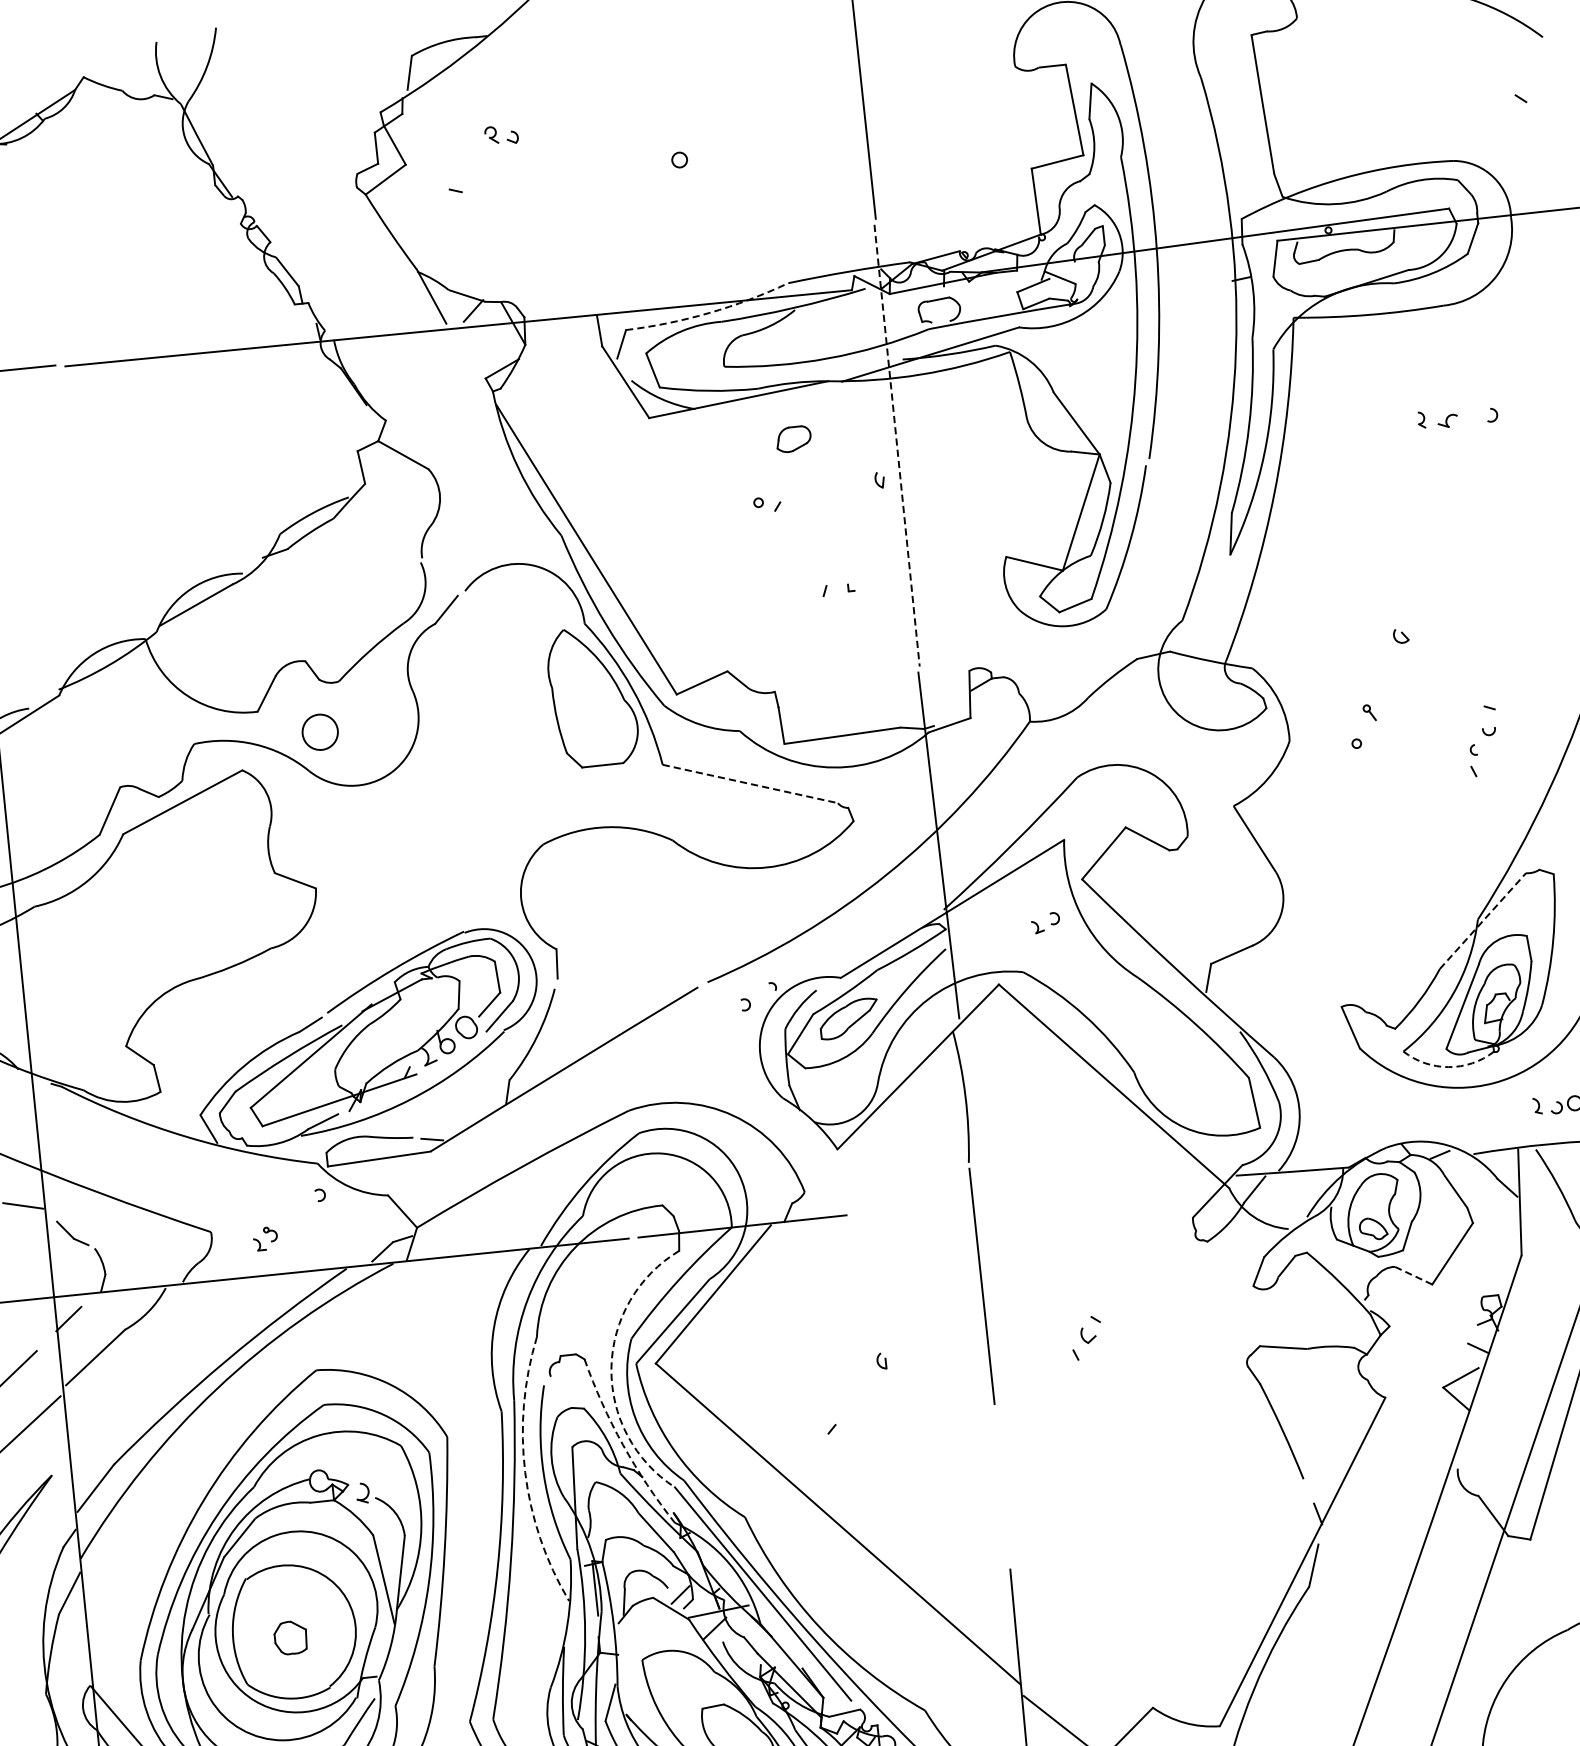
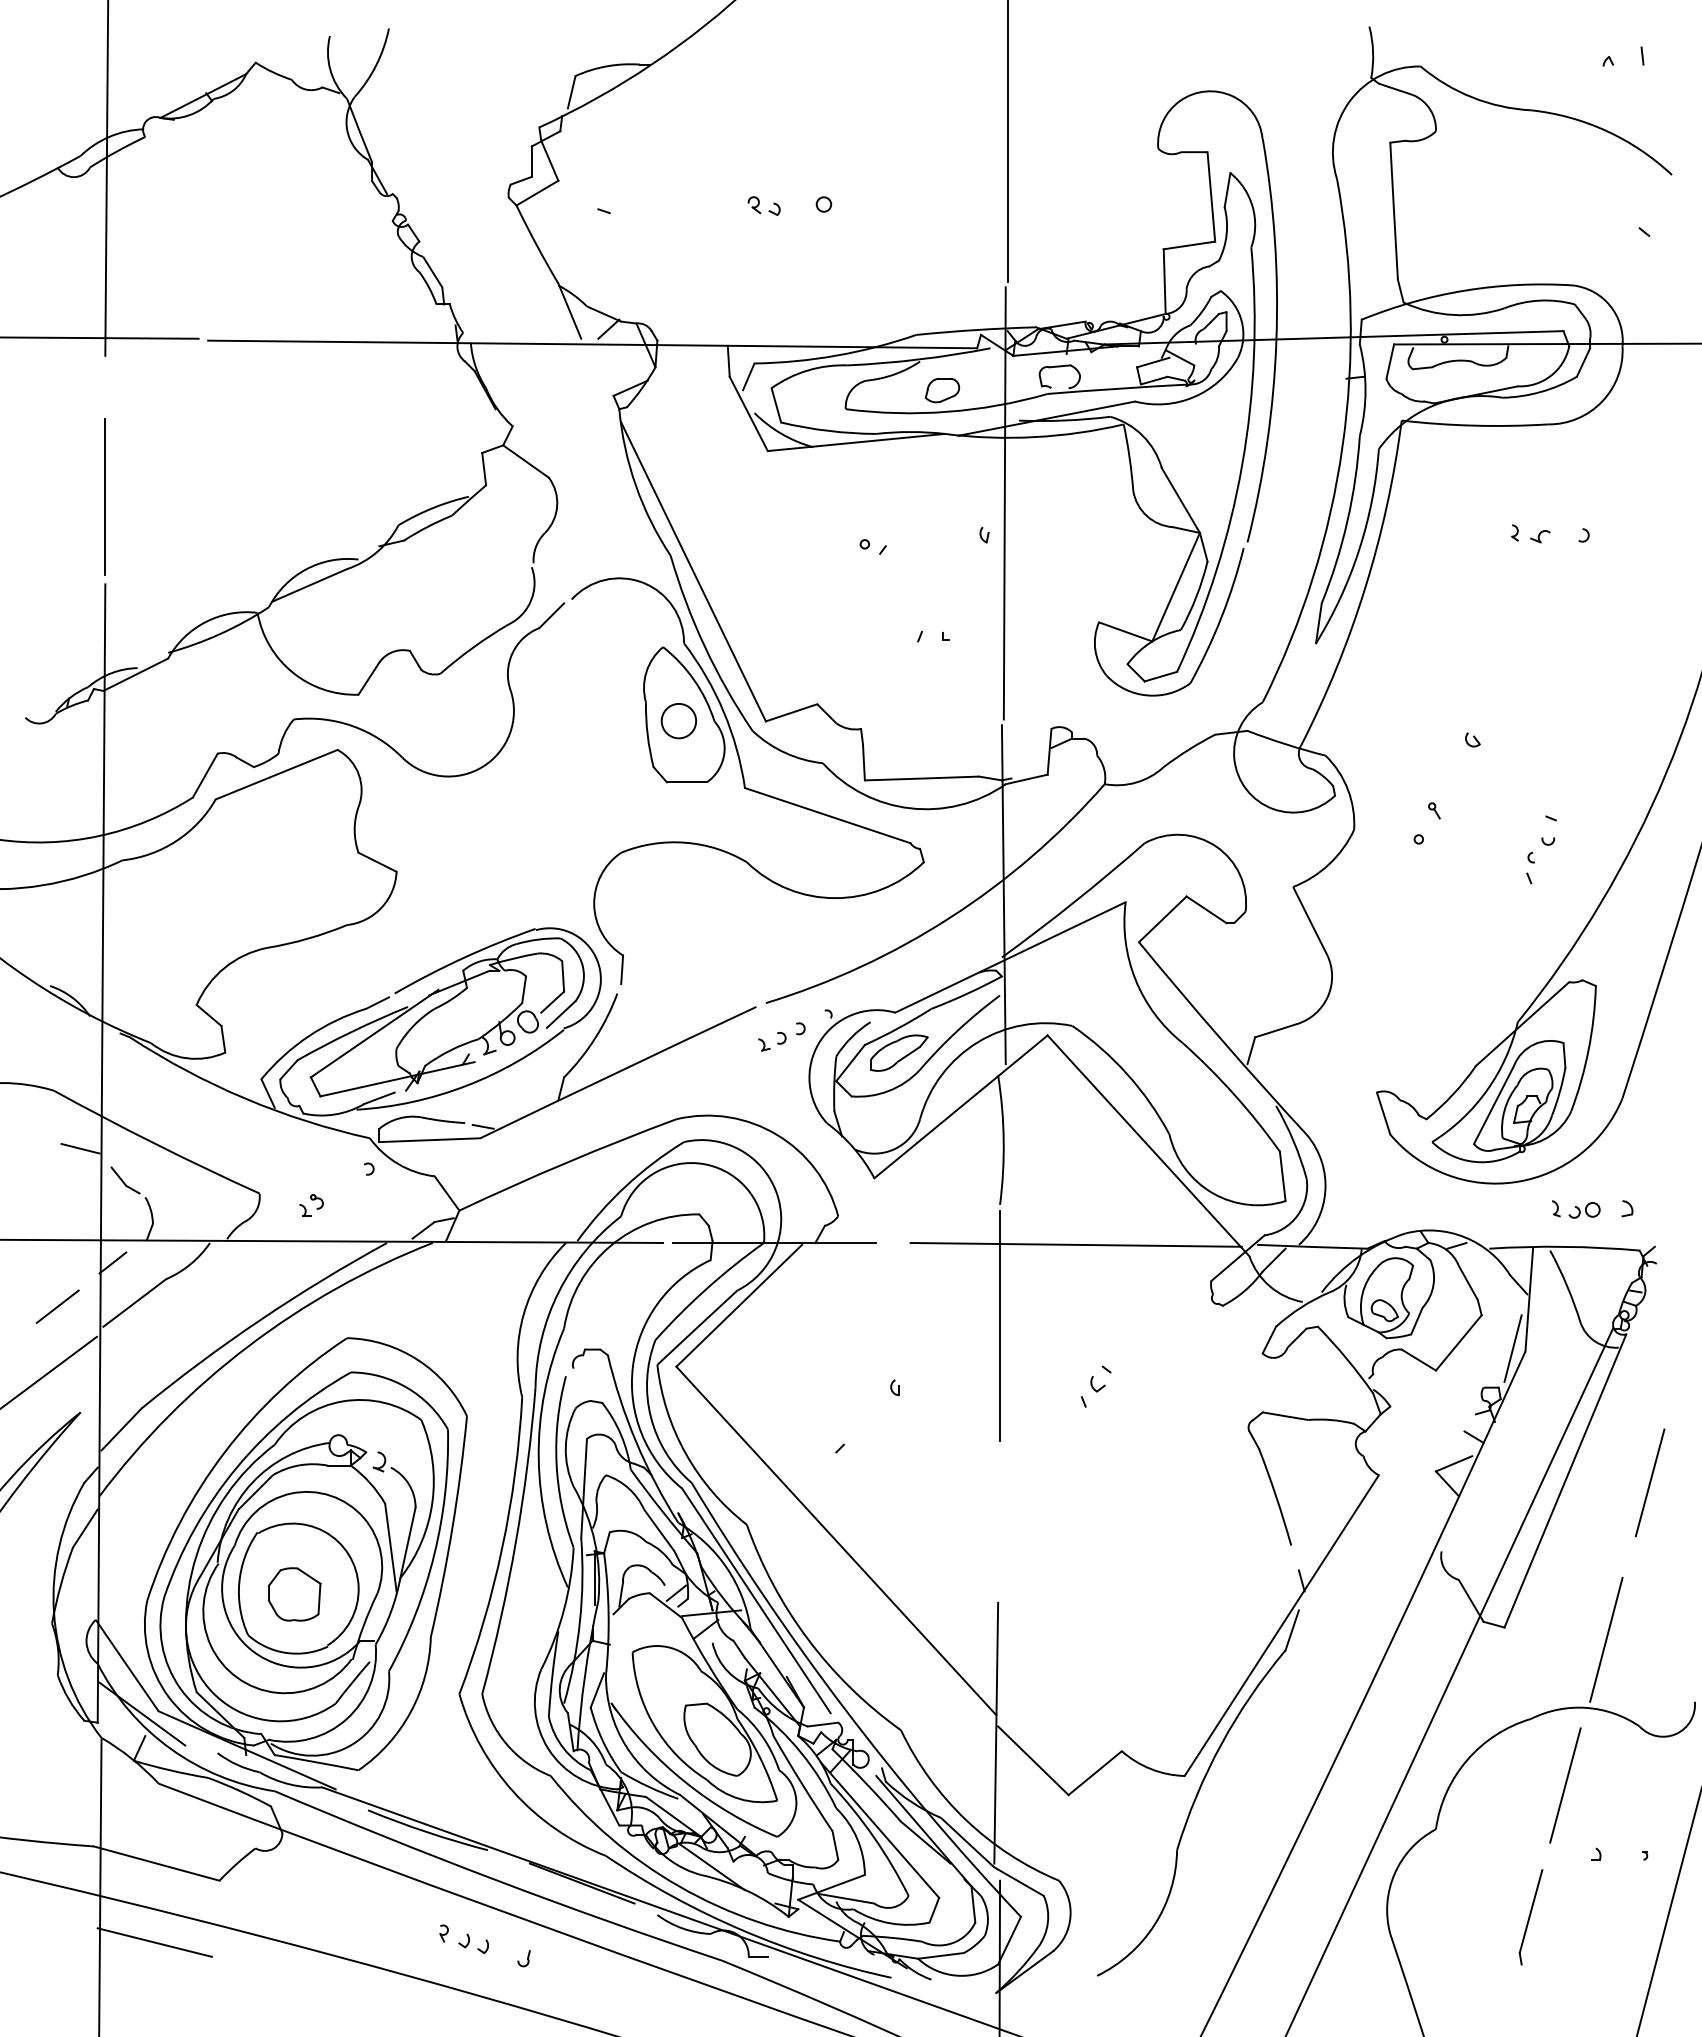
part: (500, 134) -> (763, 205), moved
arc: (708, 312) -> (836, 355), dashed -> solid
part: (793, 439) -> (942, 390), moved
line: (896, 445) -> (1004, 503), dashed -> solid
circle: (319, 732) -> (678, 721), moved
line: (751, 783) -> (828, 815), dashed -> solid
line: (1482, 921) -> (1522, 1024), dashed -> solid
part: (1045, 922) -> (772, 1041), moved
arc: (1448, 1066) -> (1474, 1161), dashed -> solid
line: (1050, 1195) -> (1075, 1244), added
line: (1508, 1253) -> (1512, 1348), added
line: (1413, 1275) -> (1418, 1359), dashed -> solid
arc: (610, 1368) -> (632, 1366), dashed -> solid
arc: (623, 1444) -> (636, 1441), dashed -> solid
arc: (524, 1472) -> (538, 1458), dashed -> solid
part: (290, 1637) -> (294, 1594), size x1.67

